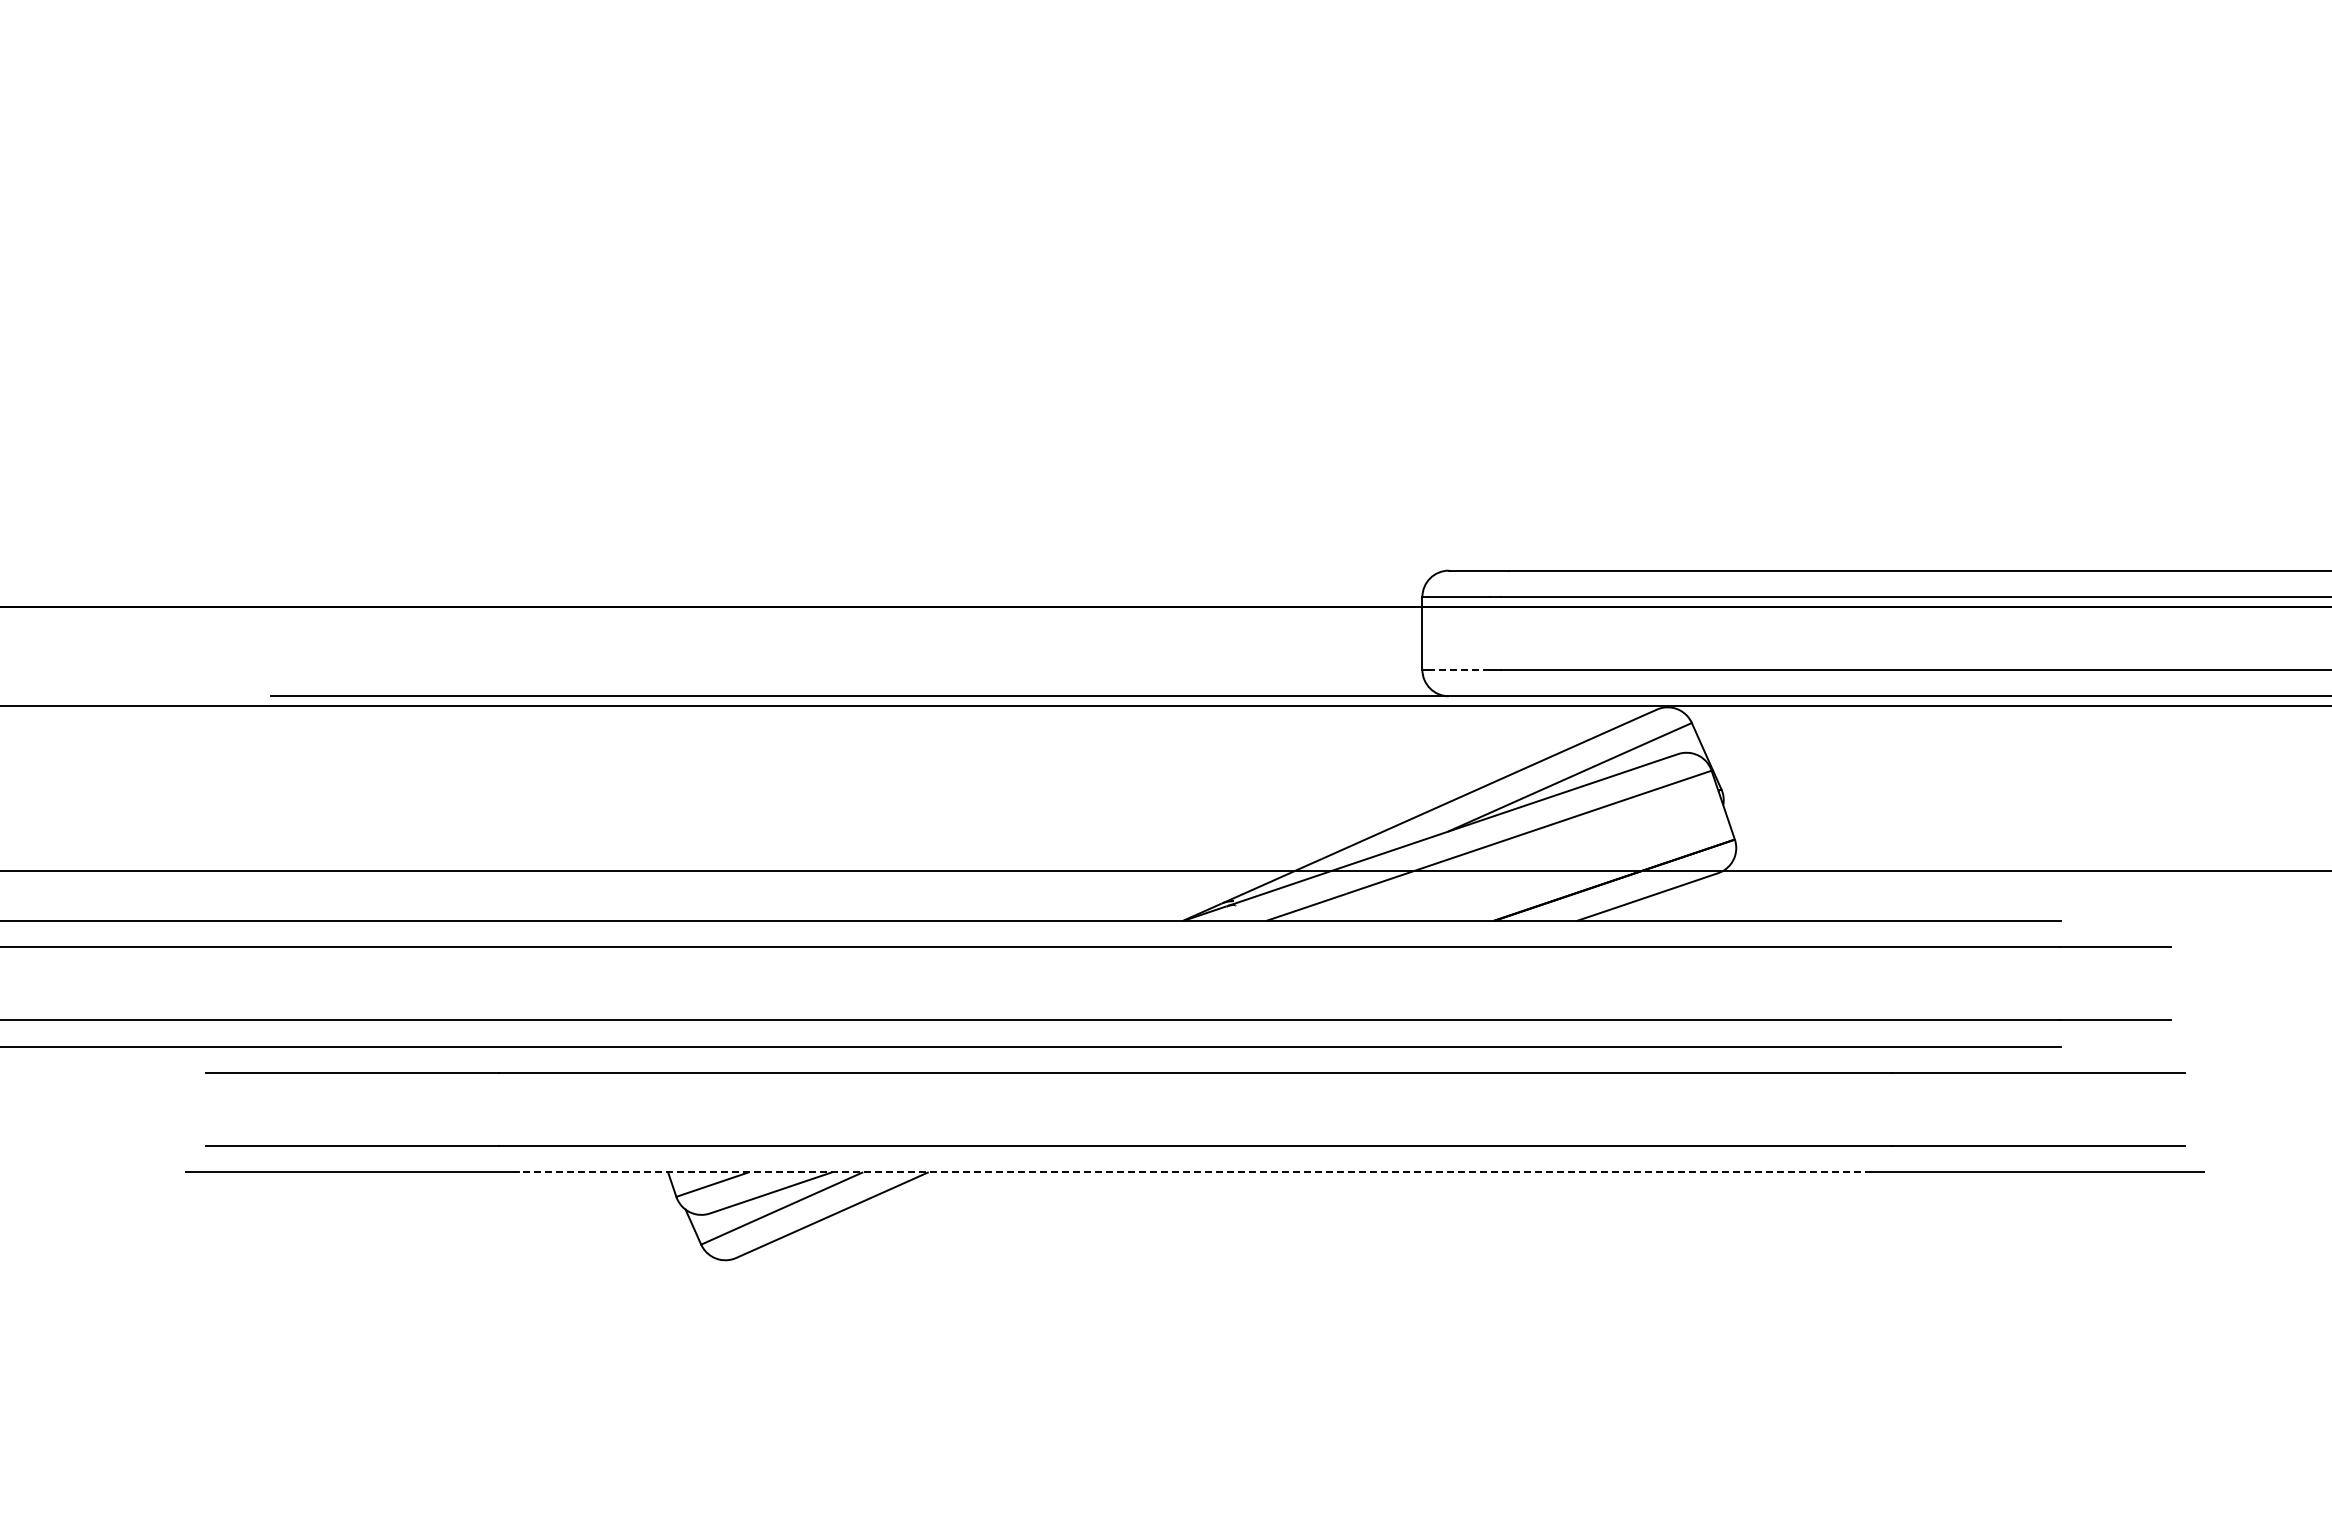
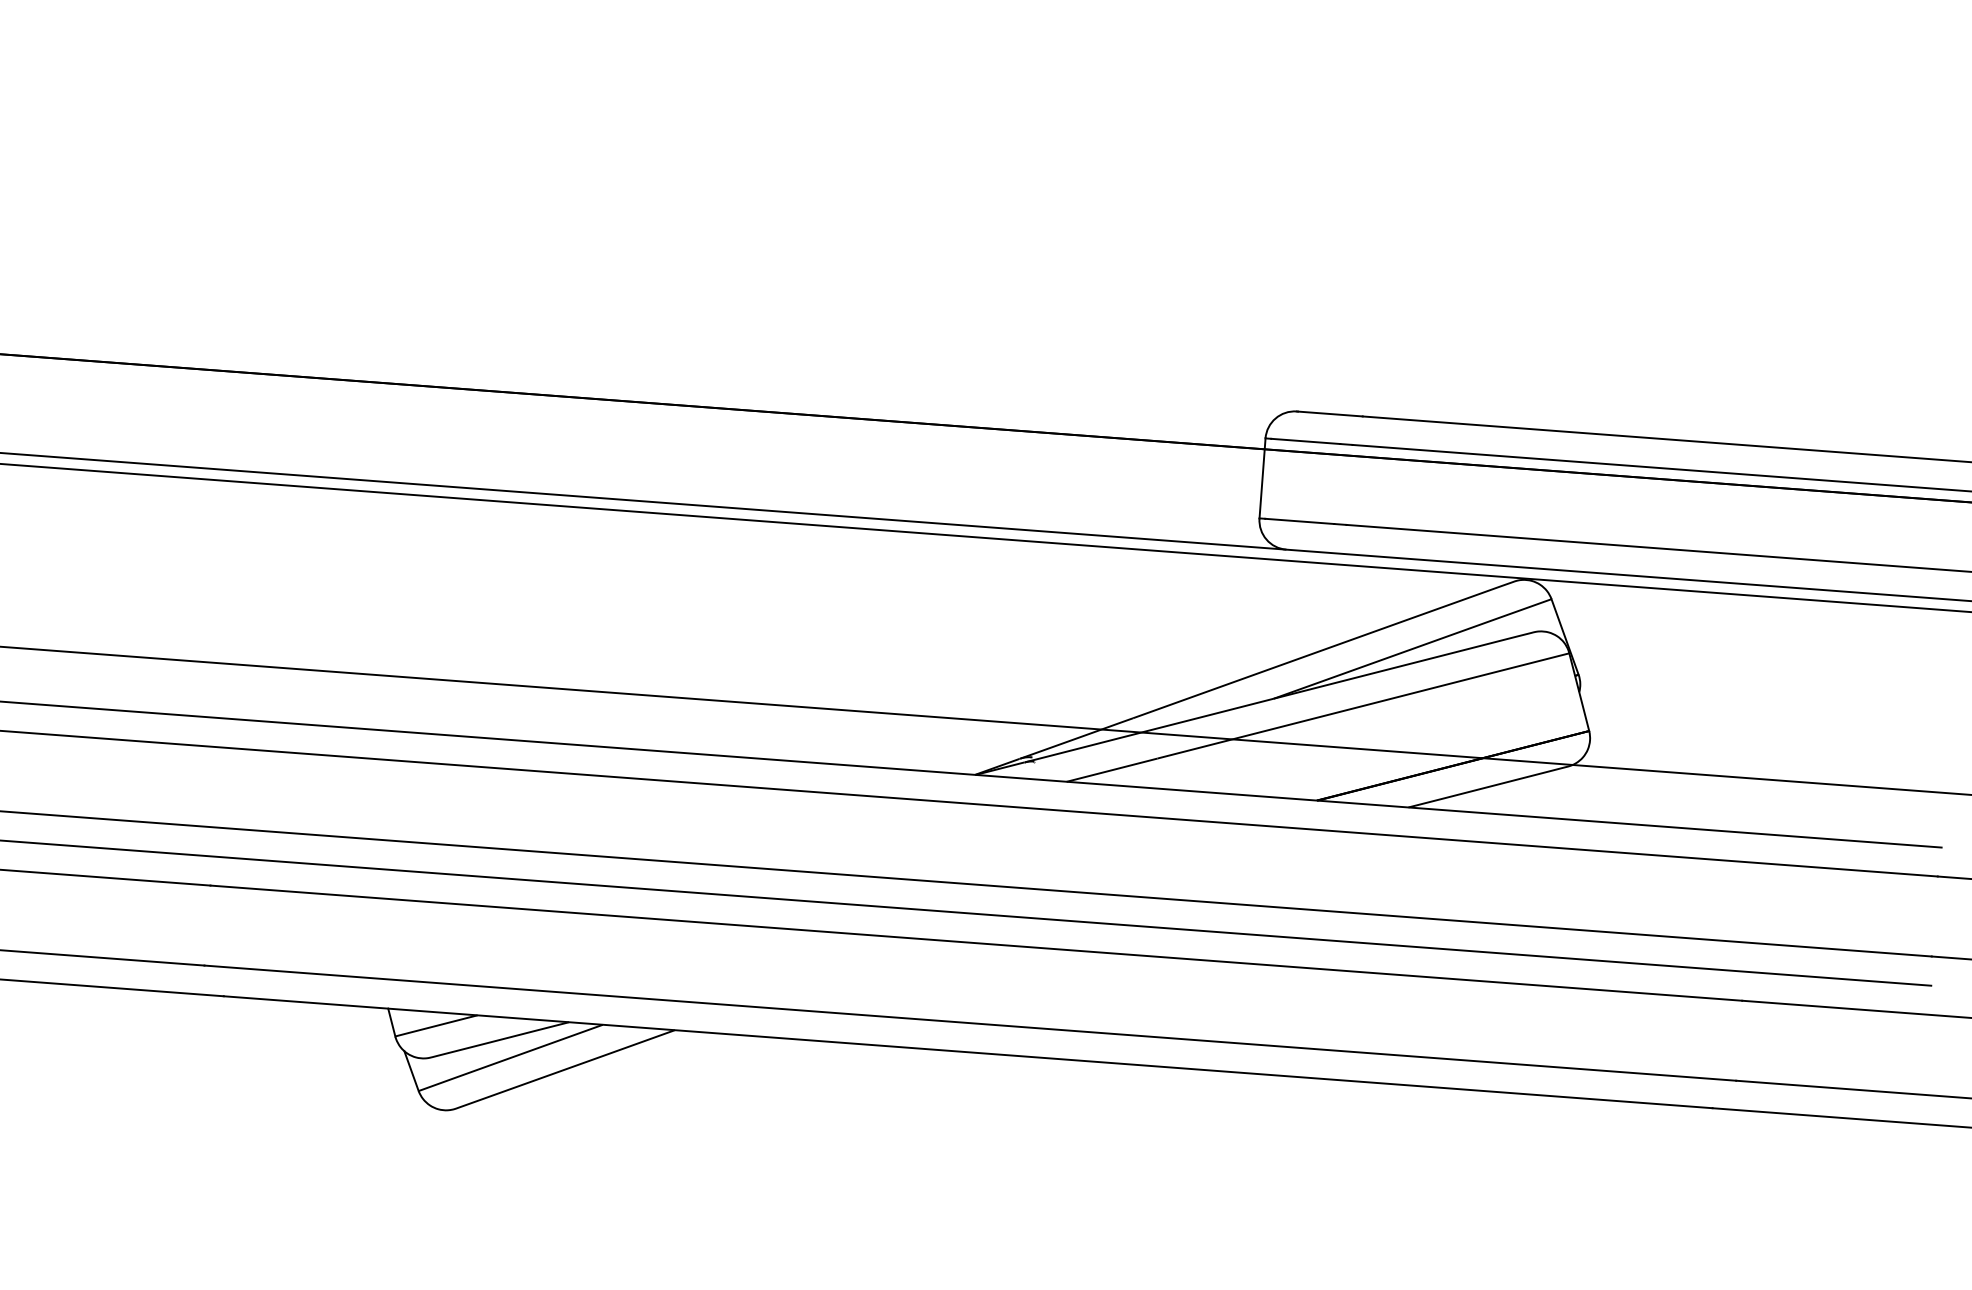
line: (1458, 669) -> (1299, 521), dashed -> solid
line: (1195, 1172) -> (968, 1052), dashed -> solid

